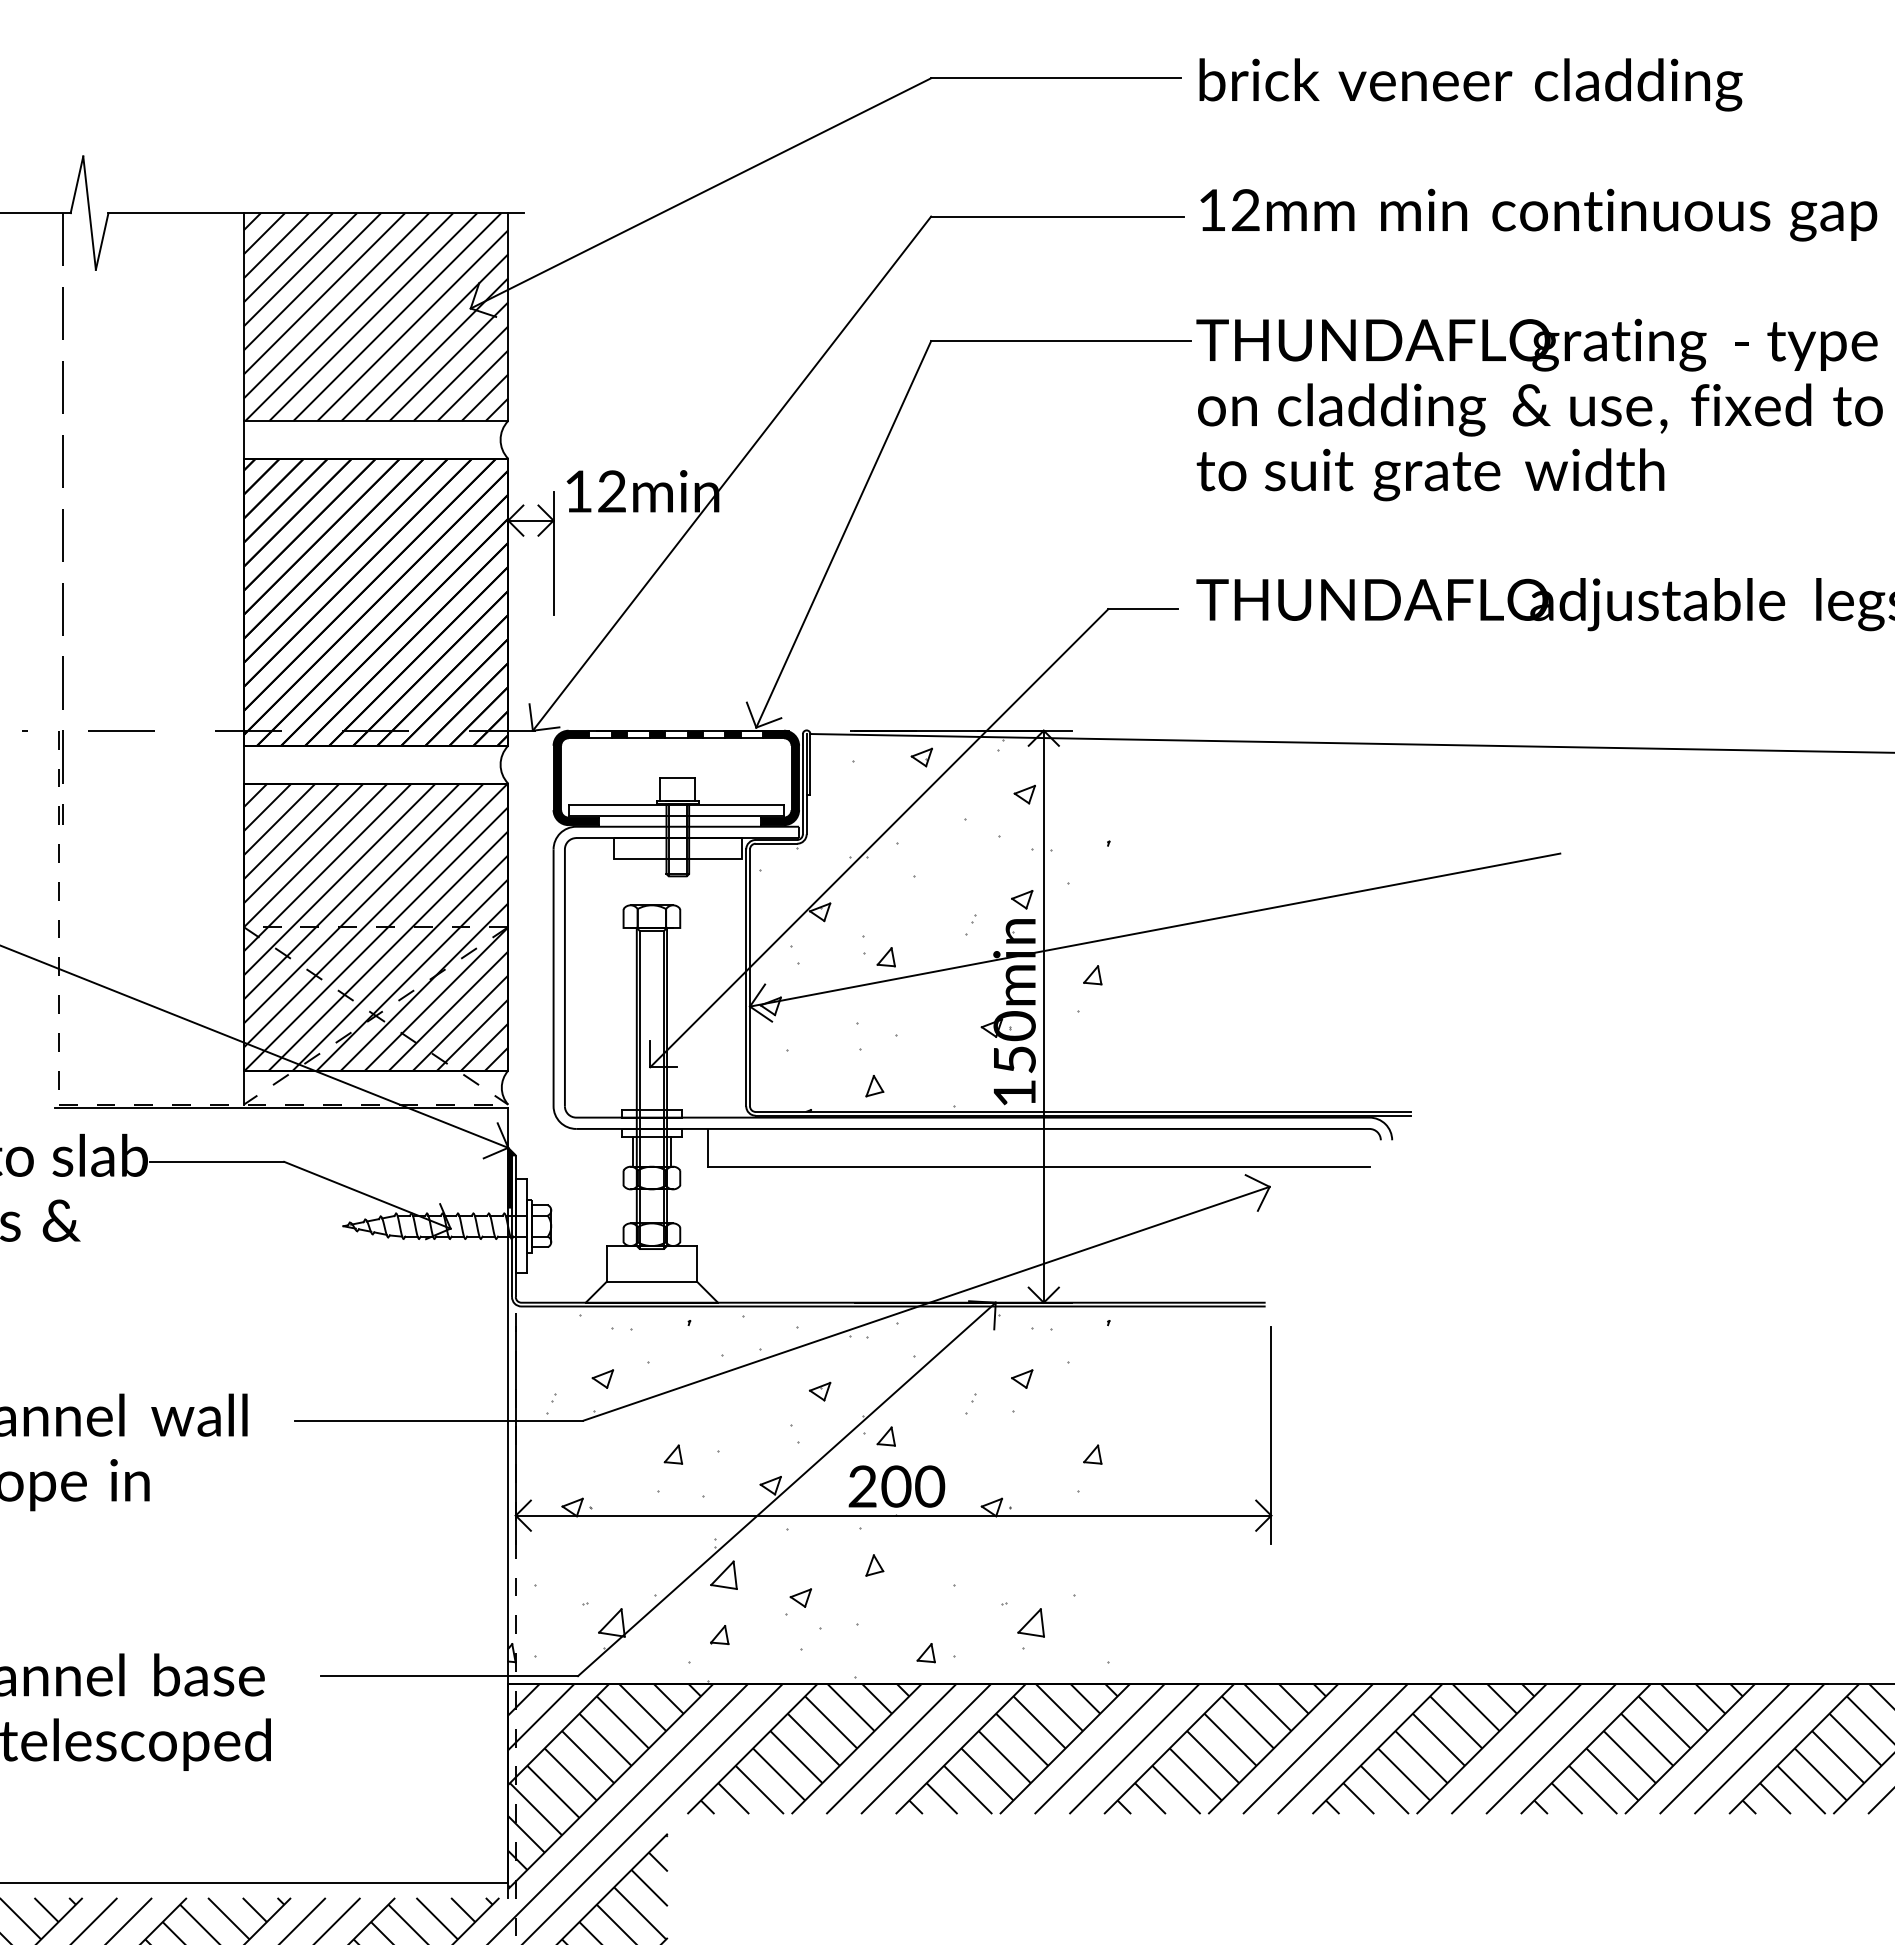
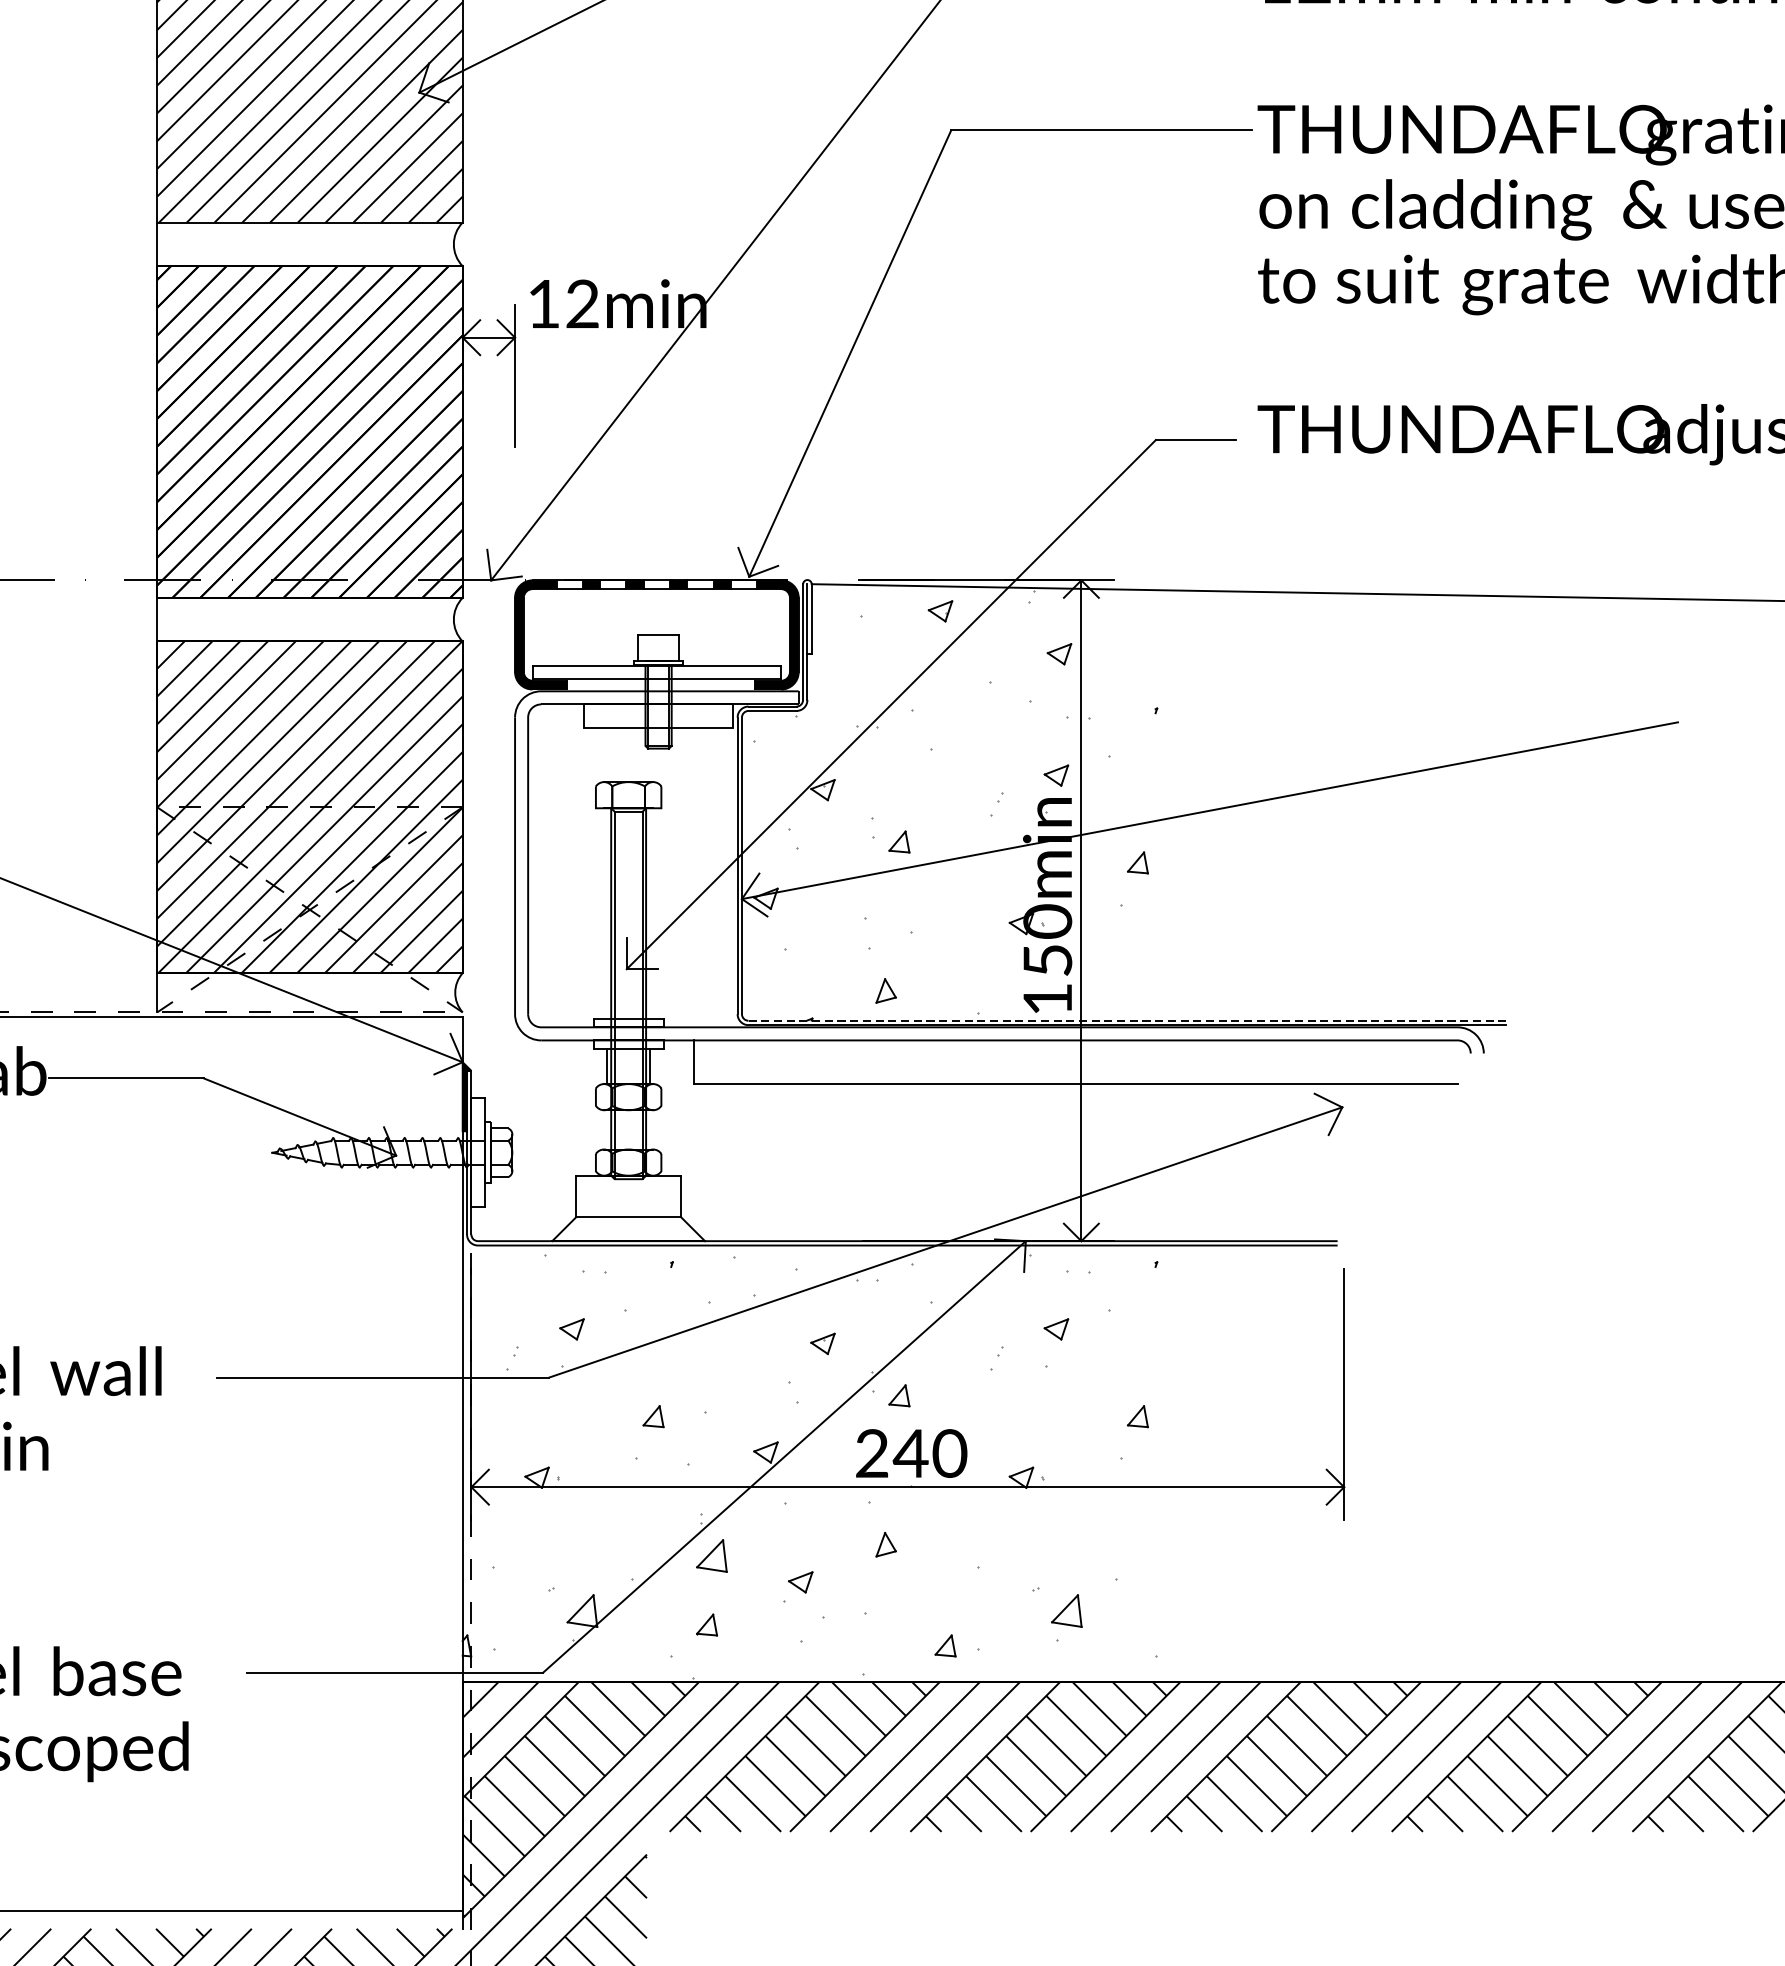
line: (1083, 1111) -> (1127, 1020), solid -> dashed
text: (895, 1486) -> (910, 1453), 200 -> 240

